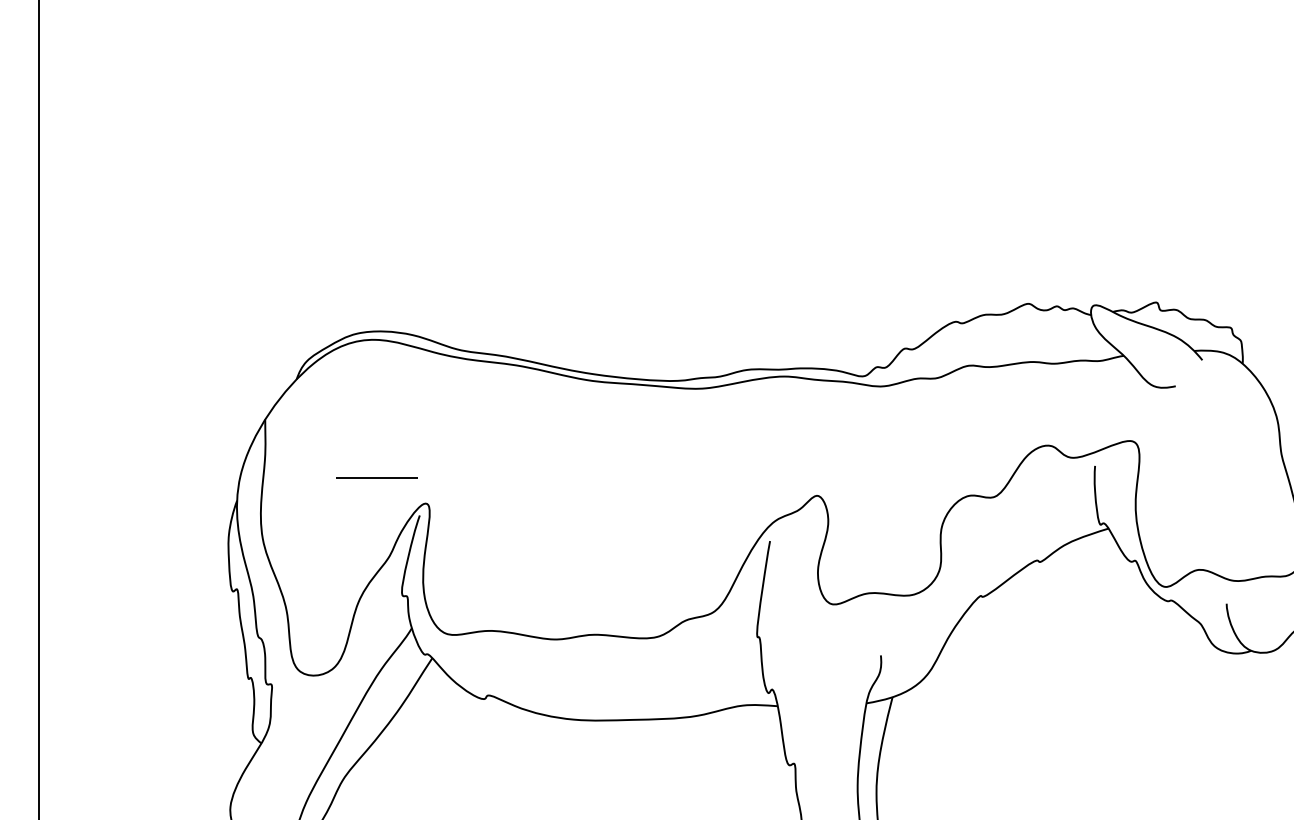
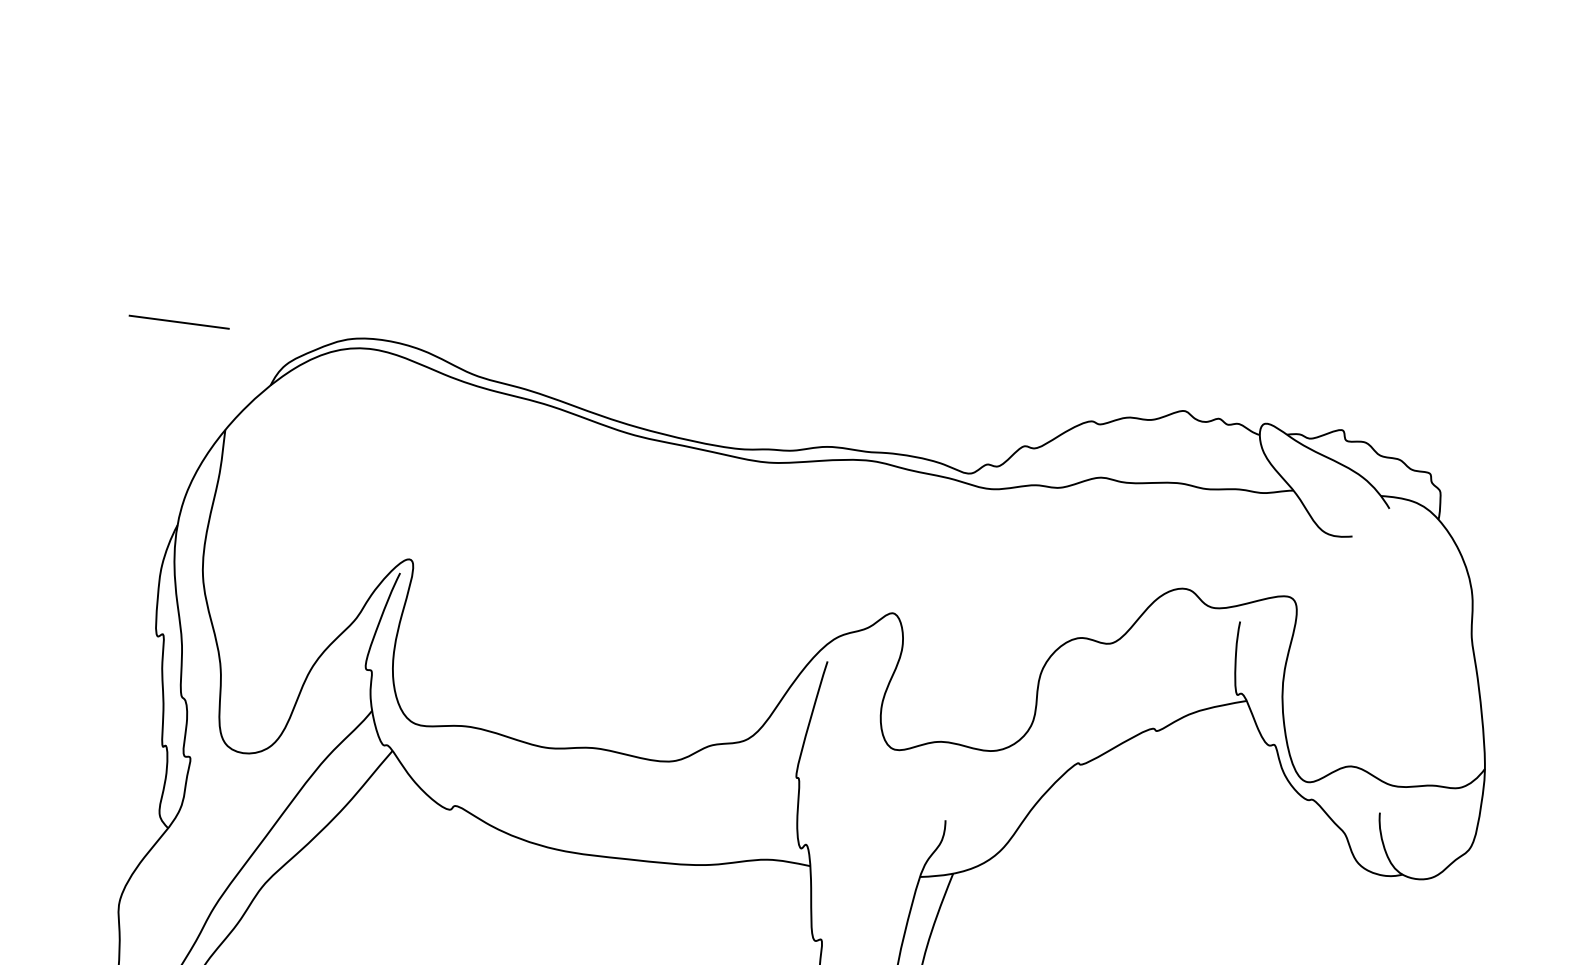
line: (376, 477) -> (178, 322), moved

